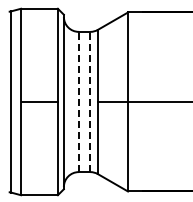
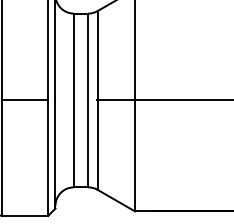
line: (78, 101) -> (73, 99), dashed -> solid
line: (90, 101) -> (88, 99), dashed -> solid

